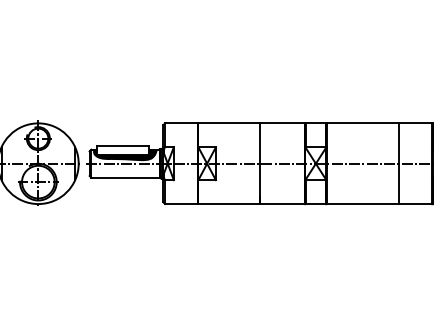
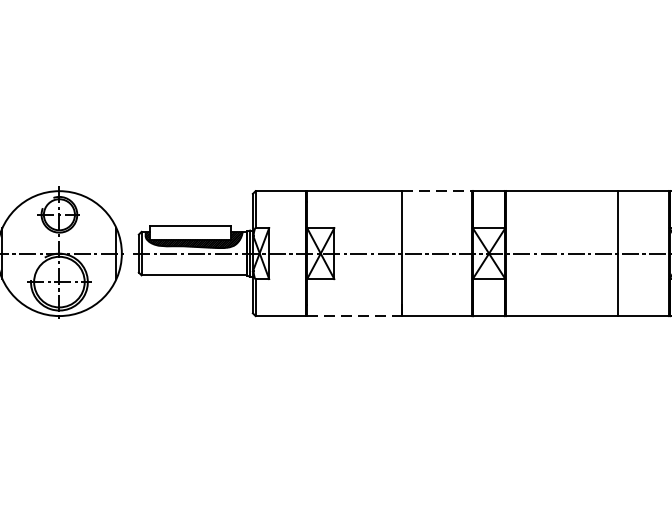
line: (282, 123) -> (437, 191), solid -> dashed
line: (229, 204) -> (355, 316), solid -> dashed

